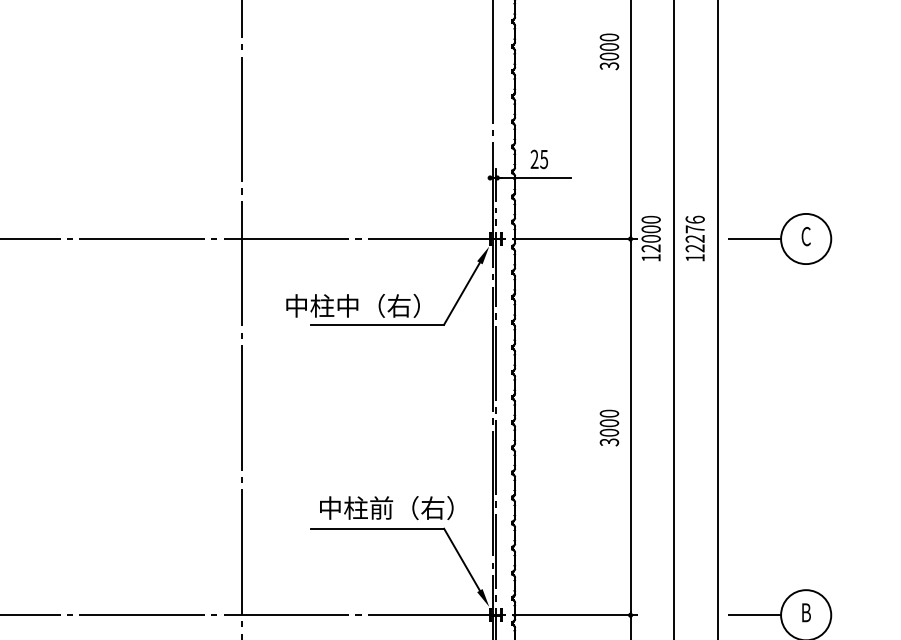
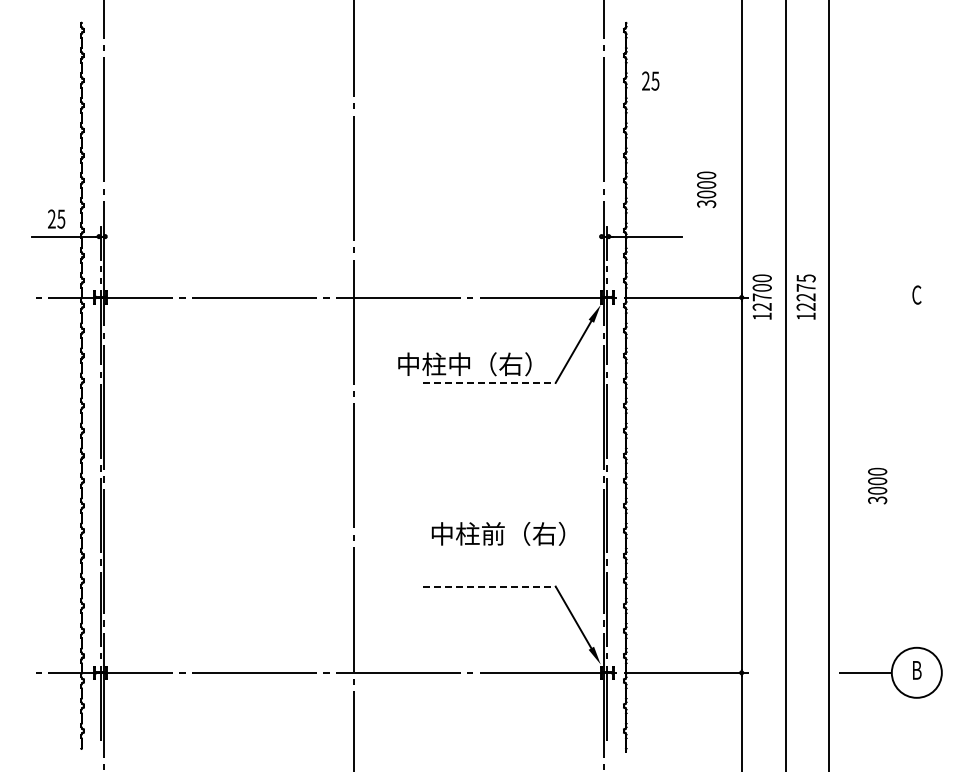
text: (609, 51) -> (706, 189), moved
text: (539, 158) -> (650, 80), moved
text: (694, 219) -> (805, 278), 12276 -> 12275
text: (650, 238) -> (761, 297), 12000 -> 12700
part: (779, 238) -> (890, 297), removed
line: (377, 324) -> (489, 382), solid -> dashed
text: (609, 427) -> (877, 485), moved
text: (386, 507) -> (498, 533), moved
line: (377, 528) -> (489, 586), solid -> dashed

